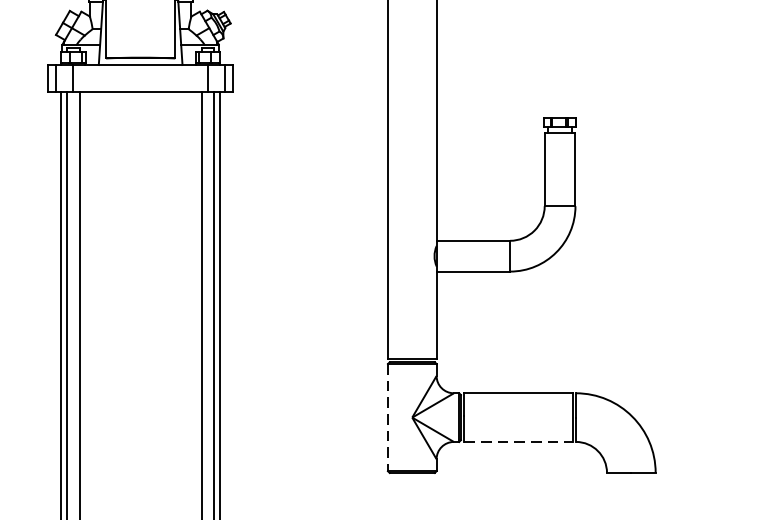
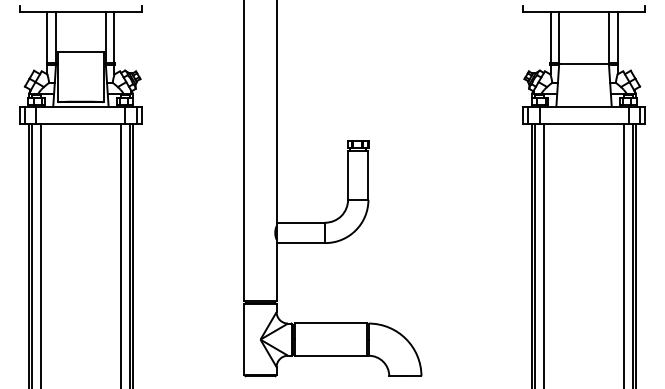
line: (388, 418) -> (244, 340), dashed -> solid
line: (518, 441) -> (330, 355), dashed -> solid

